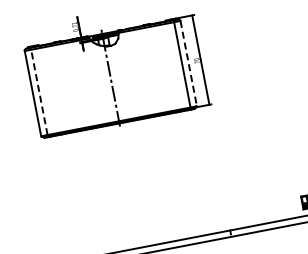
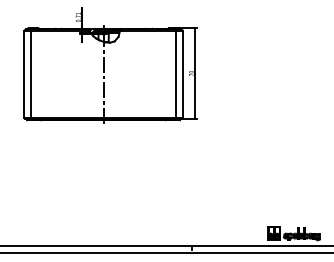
line: (188, 64) -> (182, 75), dashed -> solid
line: (38, 91) -> (30, 73), dashed -> solid

